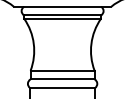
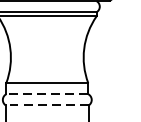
line: (62, 79) -> (47, 94), solid -> dashed
line: (62, 88) -> (47, 105), solid -> dashed

